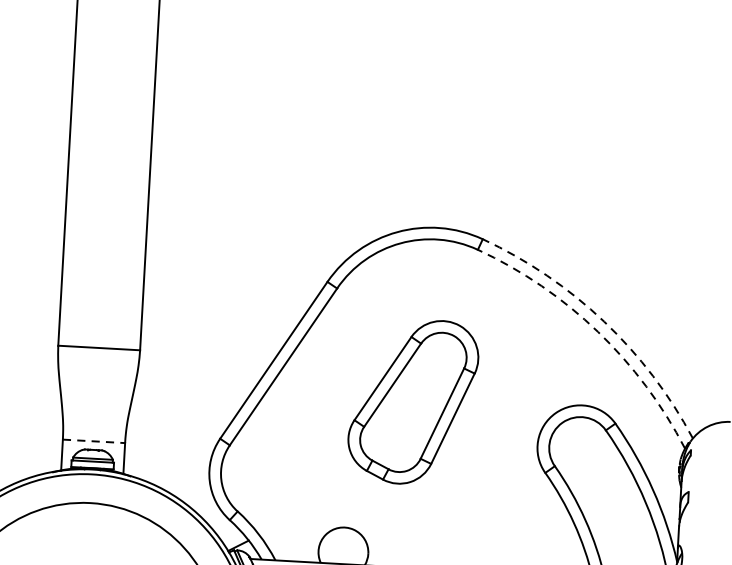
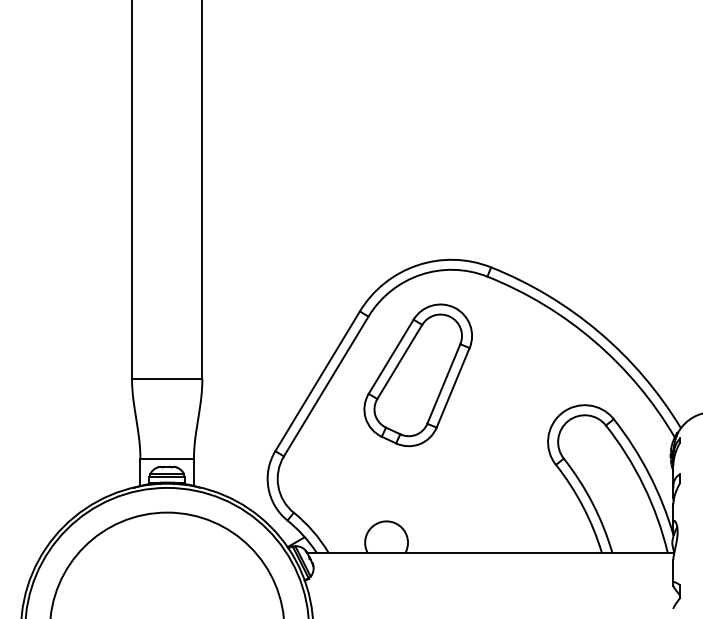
arc: (604, 321) -> (599, 332), dashed -> solid
arc: (598, 332) -> (594, 341), dashed -> solid
part: (412, 402) -> (417, 375), moved
line: (94, 441) -> (167, 459), dashed -> solid

